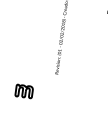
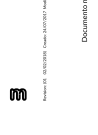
part: (24, 91) -> (18, 94), moved

